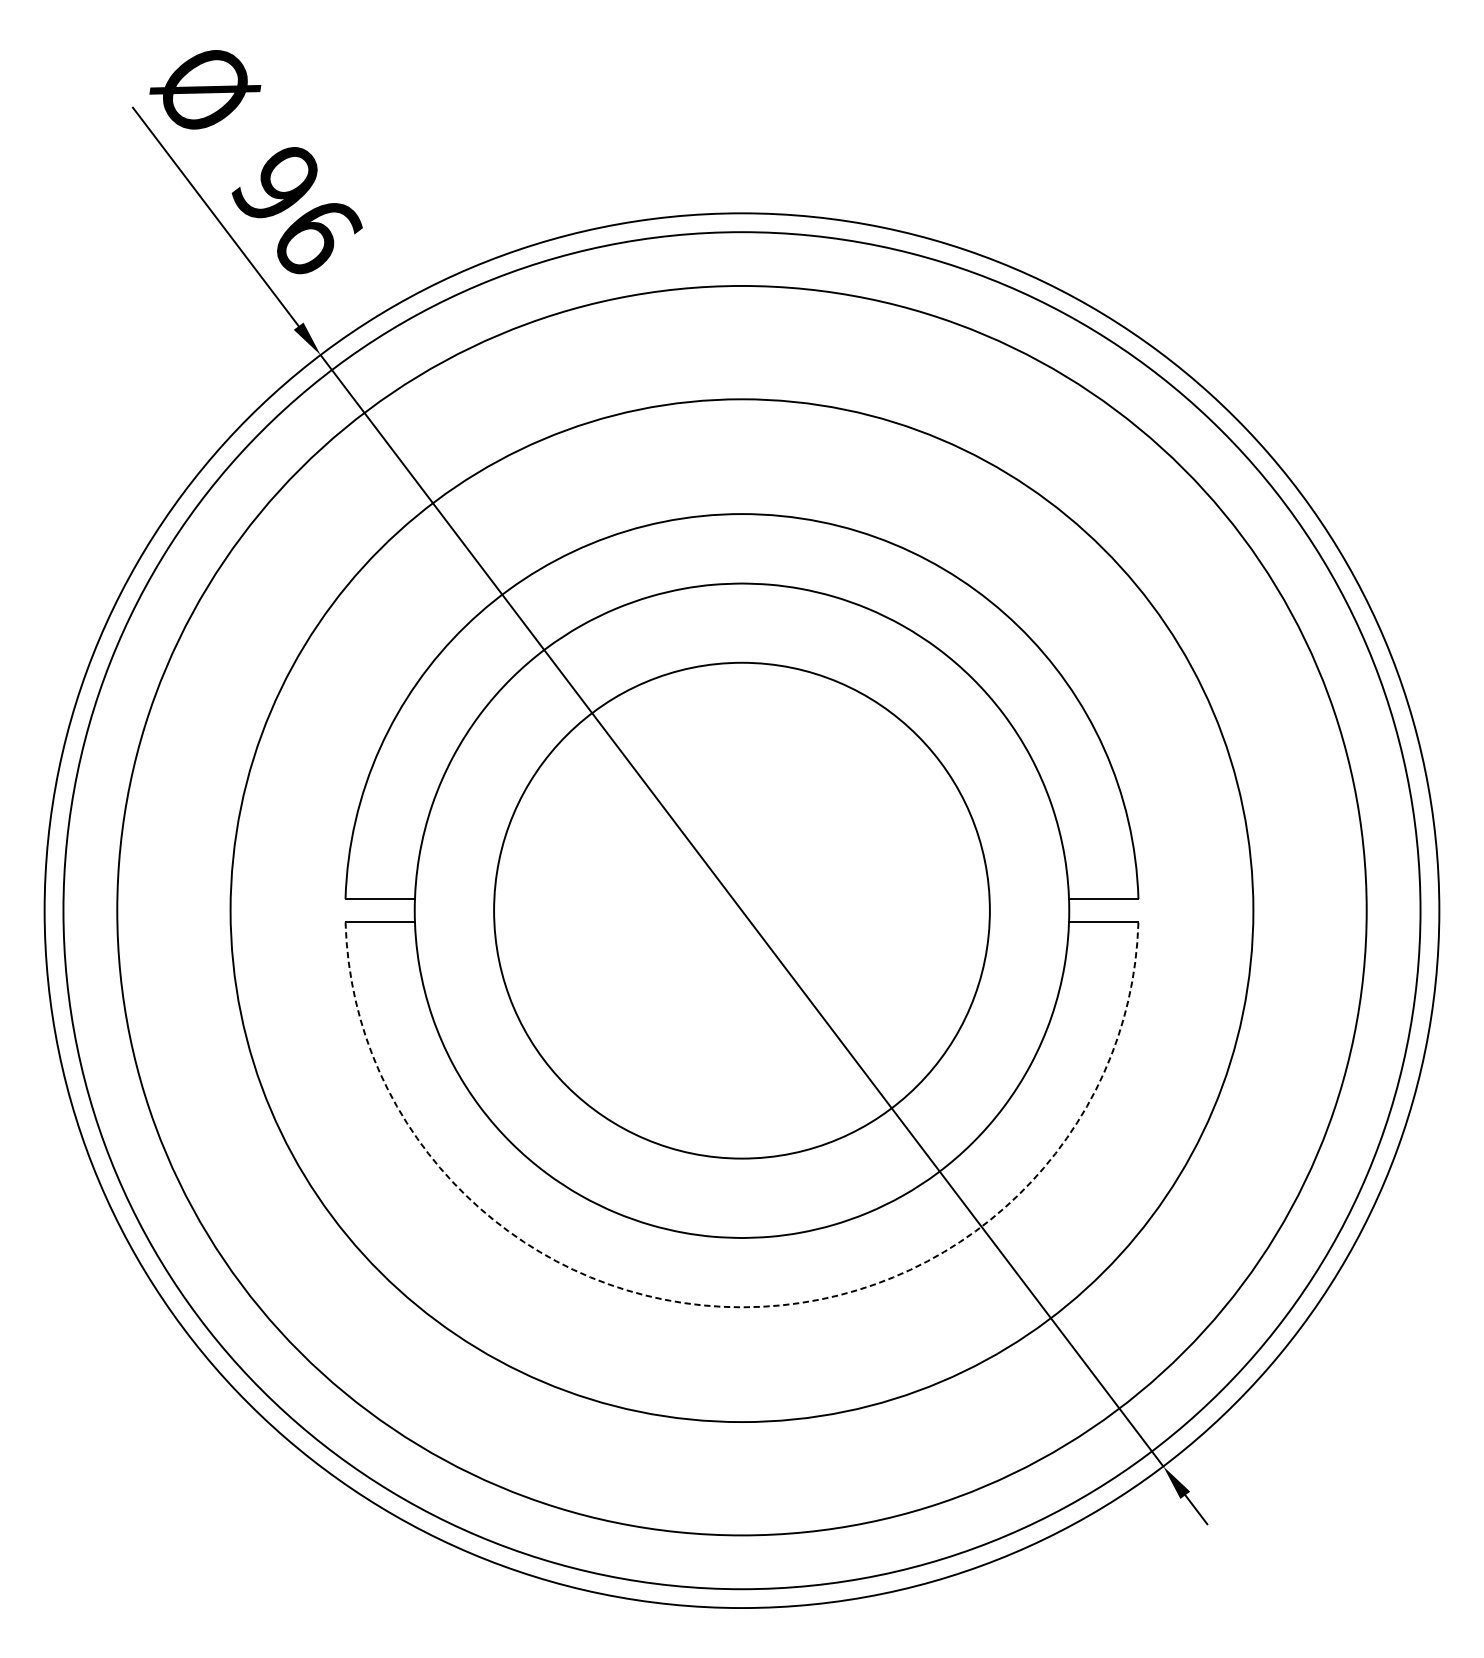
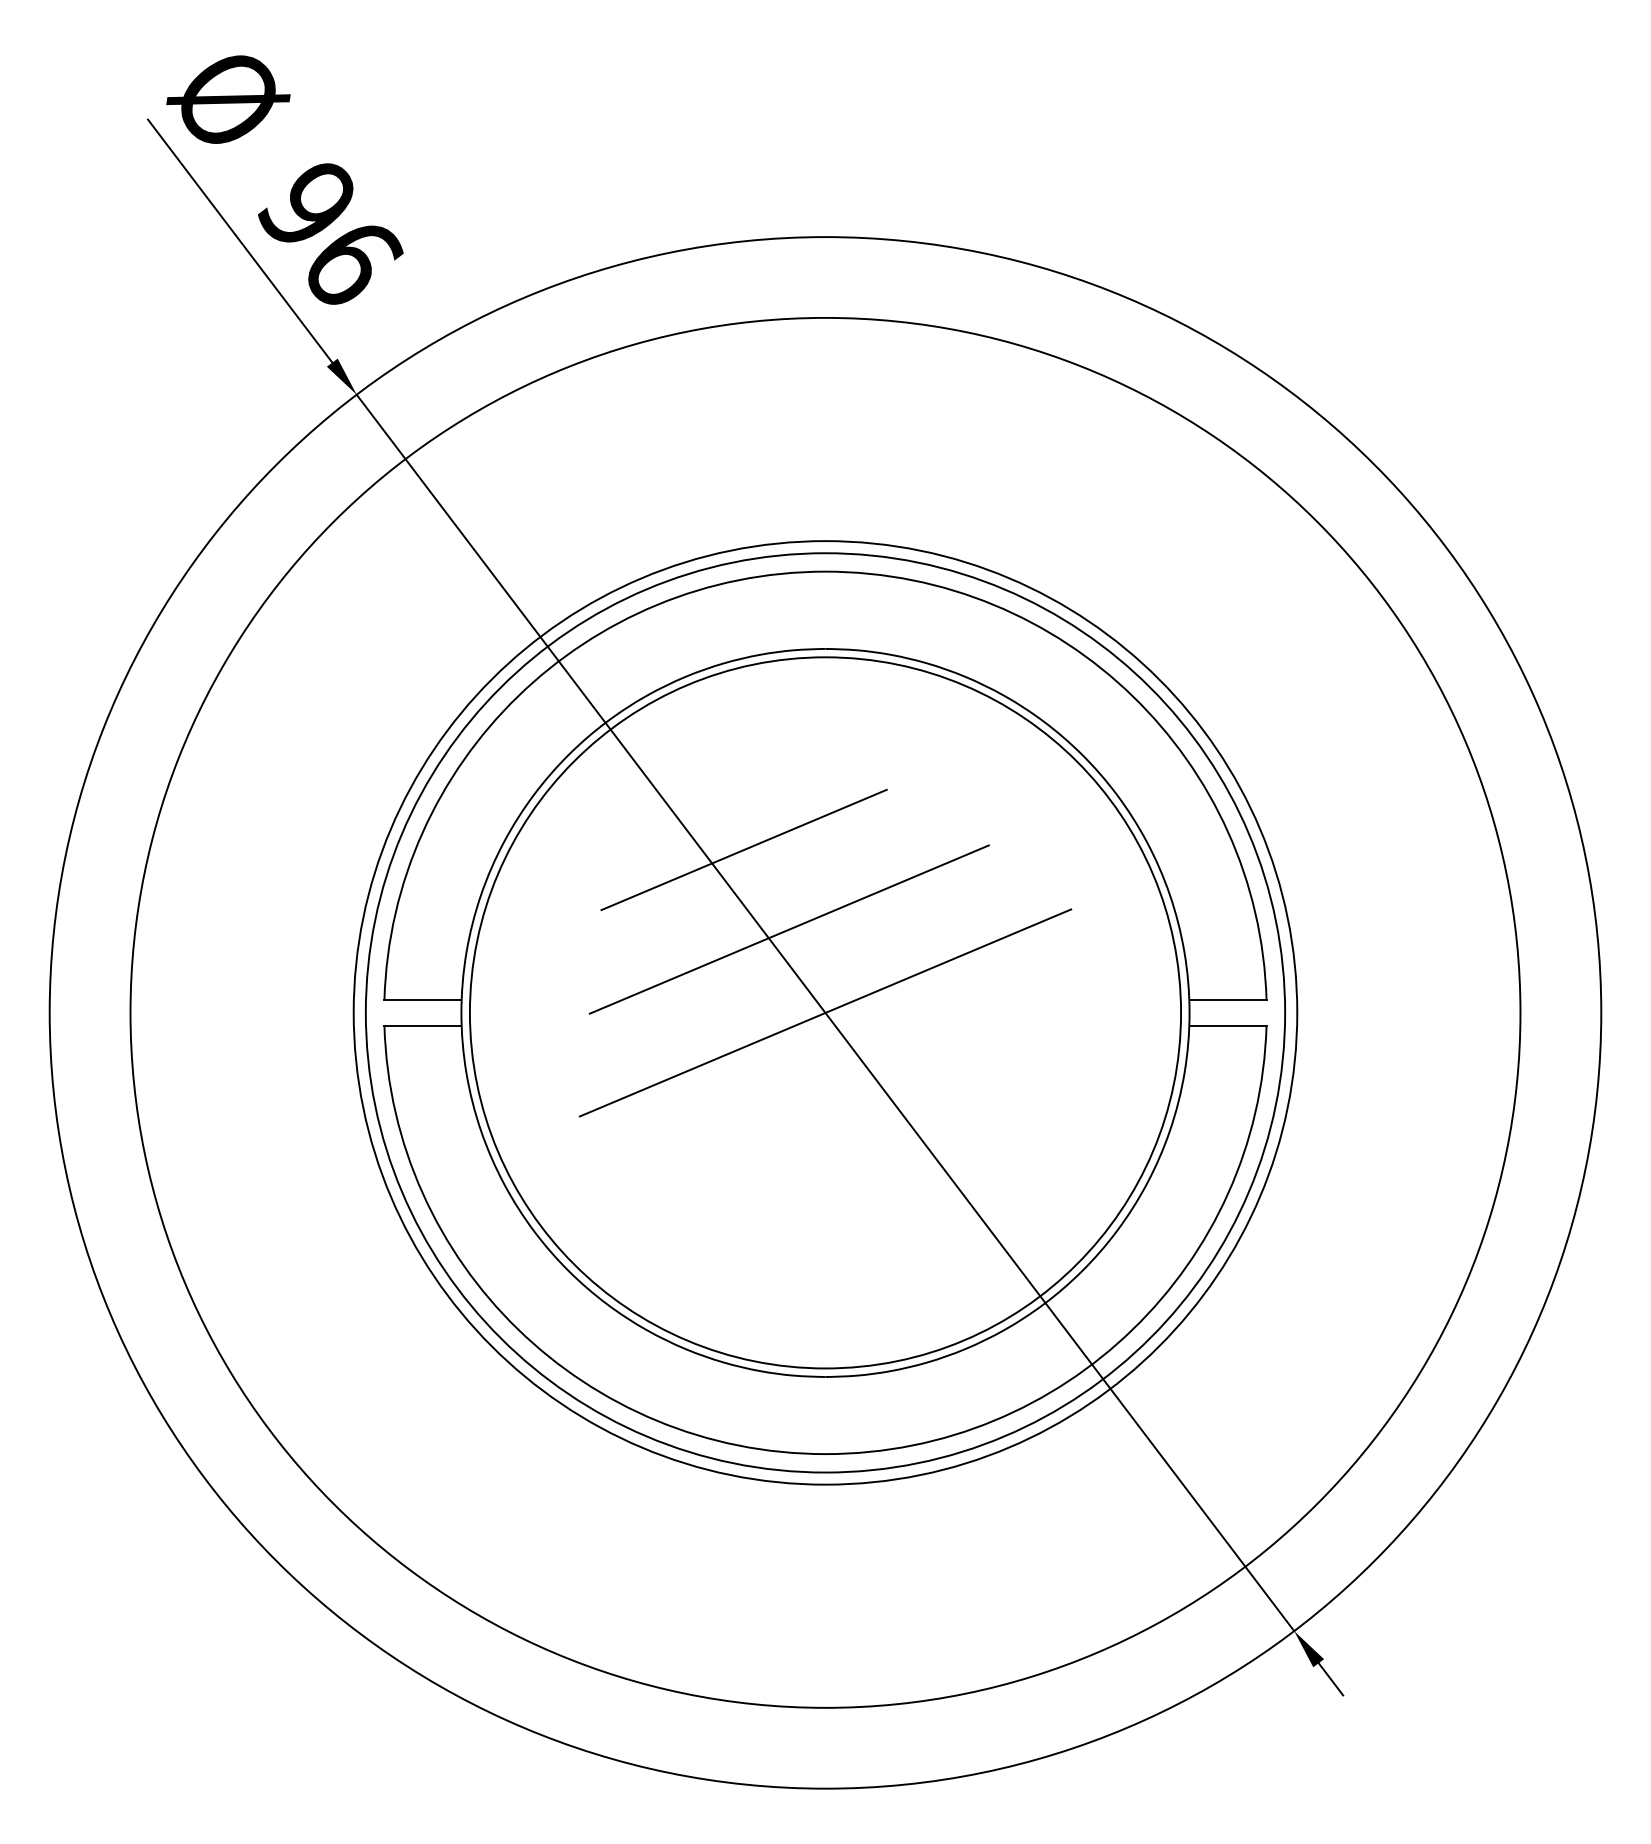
line: (668, 763) -> (743, 849), added
line: (708, 835) -> (788, 929), added
circle: (742, 910) -> (825, 1012), size x0.62
circle: (742, 910) -> (825, 1012), size x0.62
circle: (742, 910) -> (825, 1012), size x1.67
line: (742, 910) -> (825, 1012), added
arc: (742, 1307) -> (825, 1454), dashed -> solid

